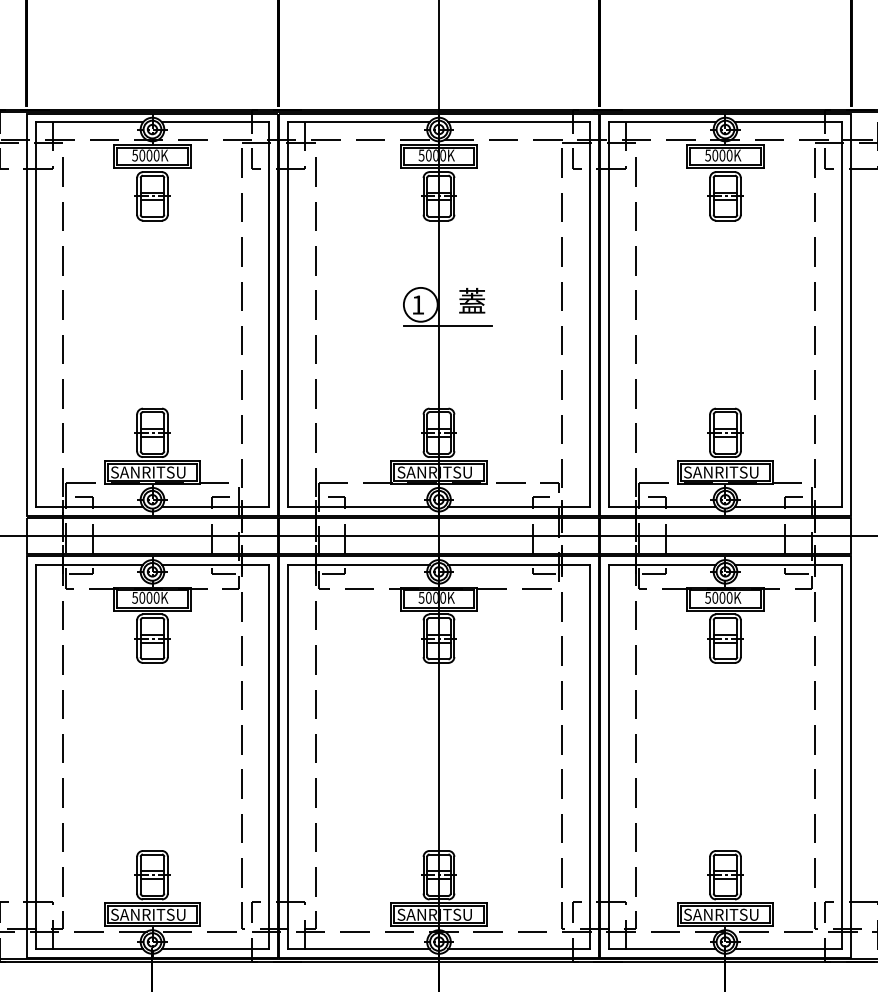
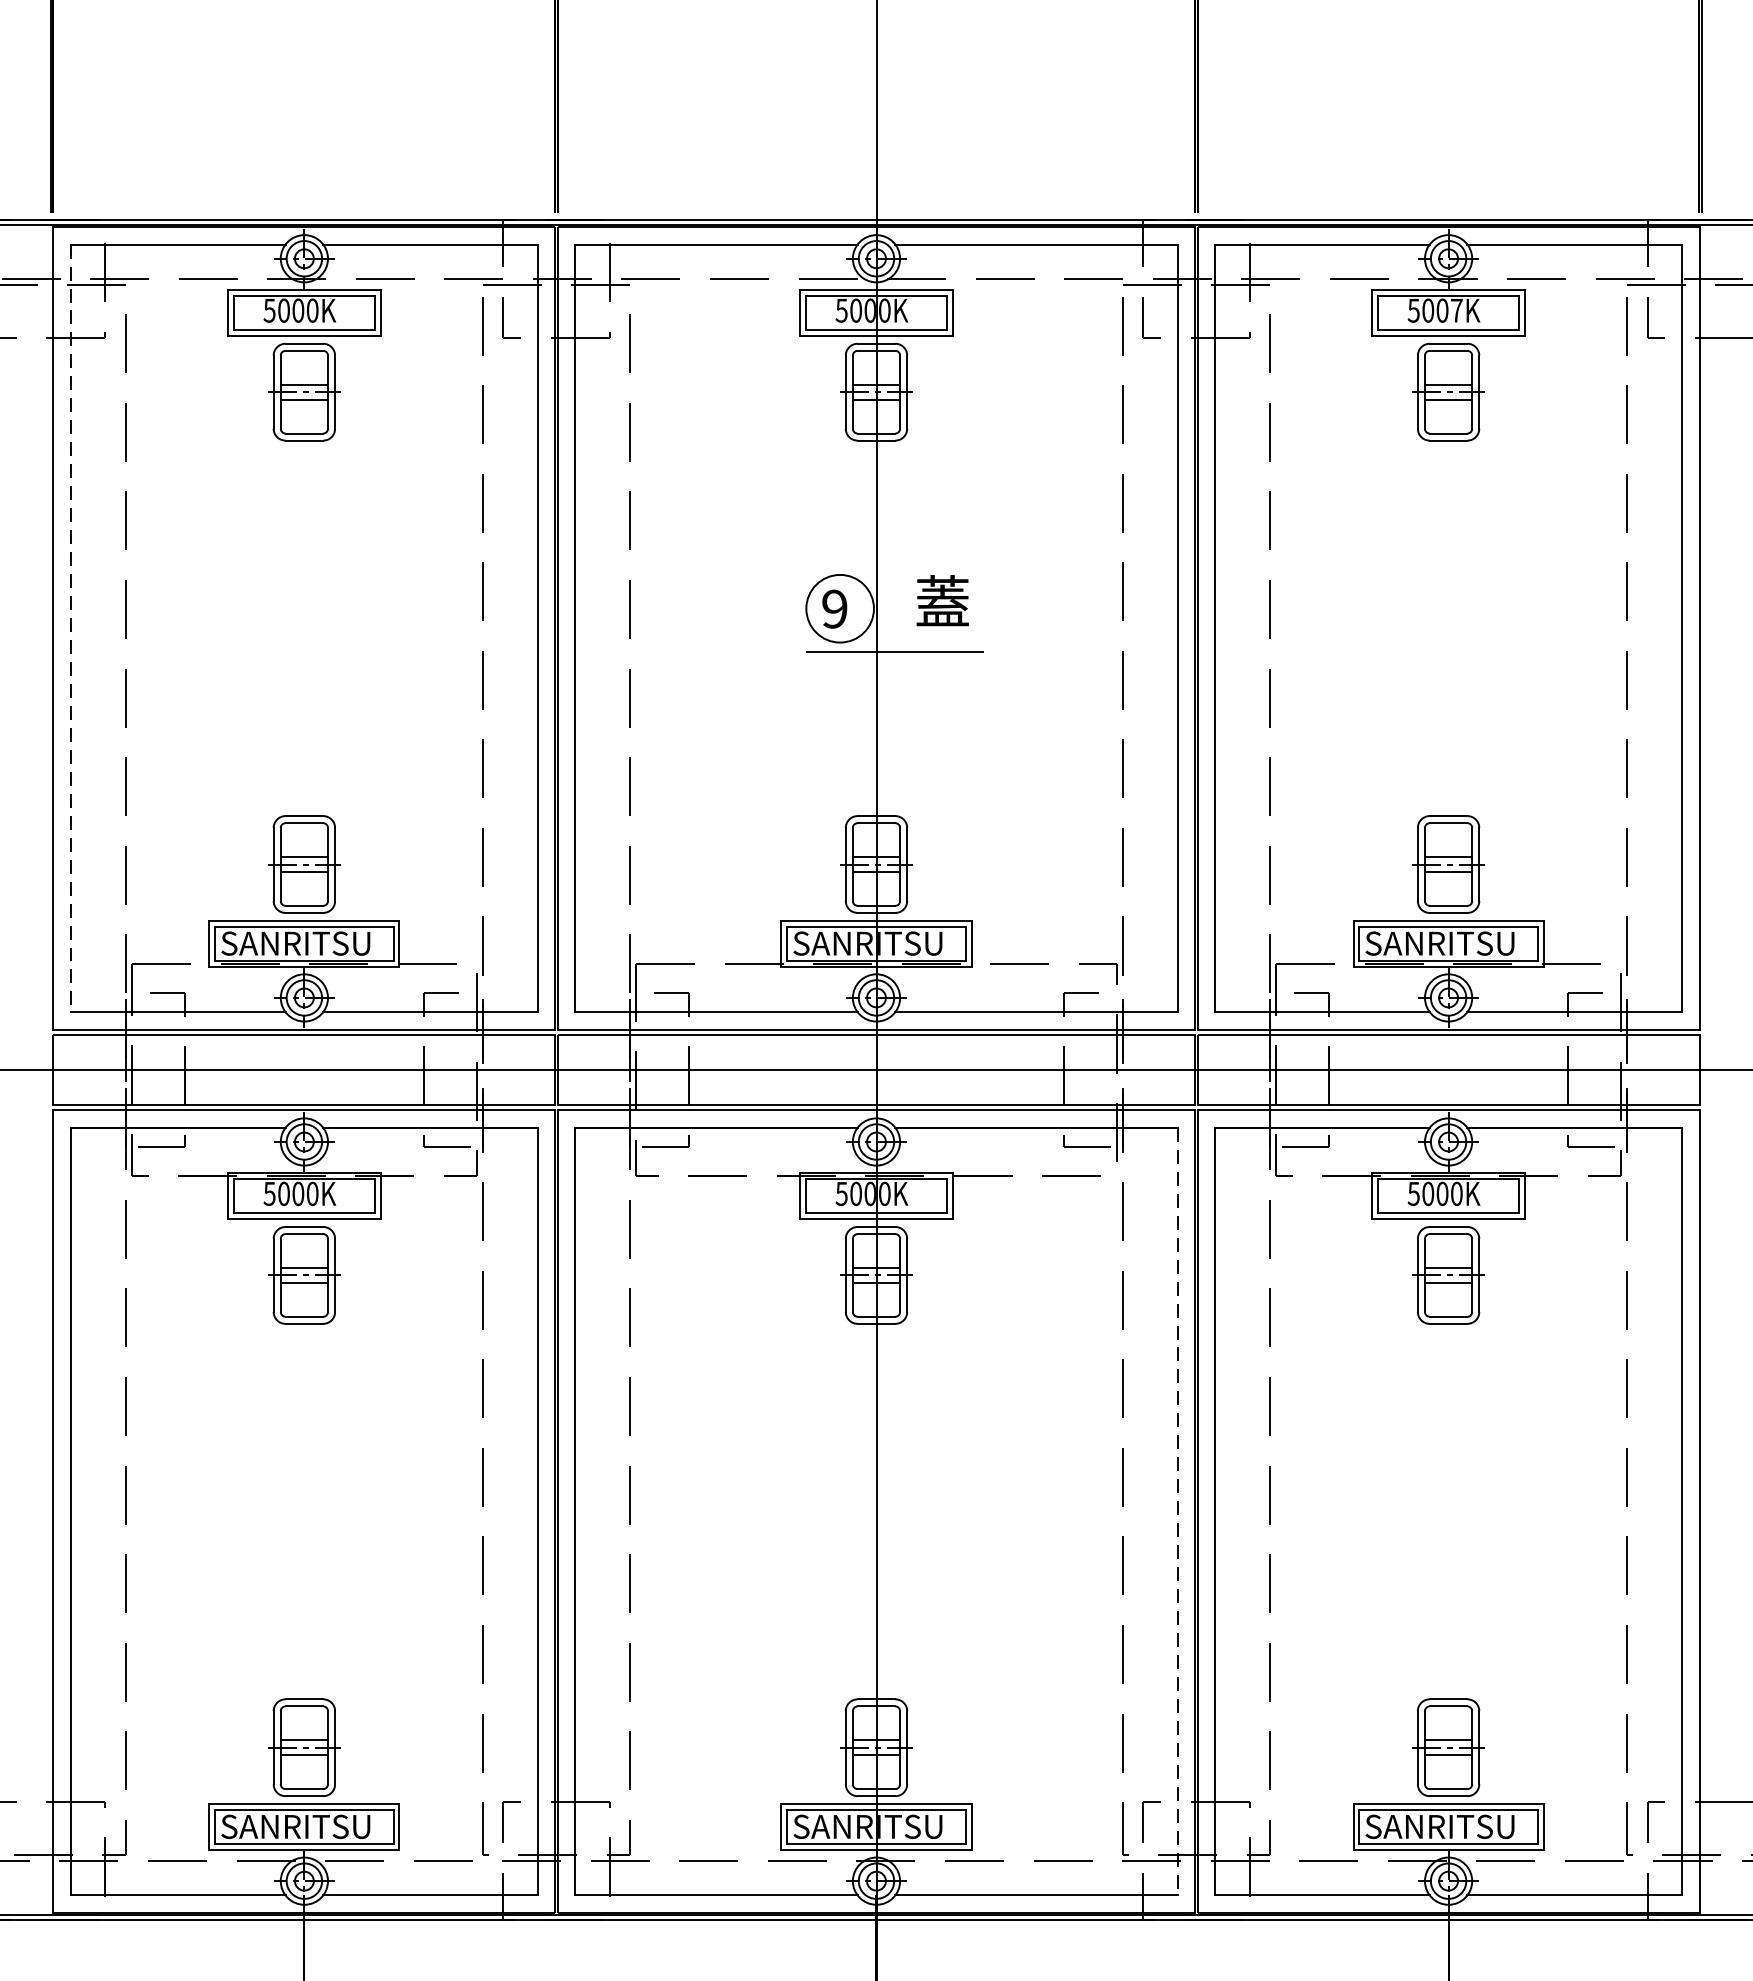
text: (729, 155) -> (1456, 310), 5000K -> 5007K
text: (417, 304) -> (833, 608), 1 -> 9
line: (35, 315) -> (70, 630), solid -> dashed
line: (589, 757) -> (1177, 1512), solid -> dashed

